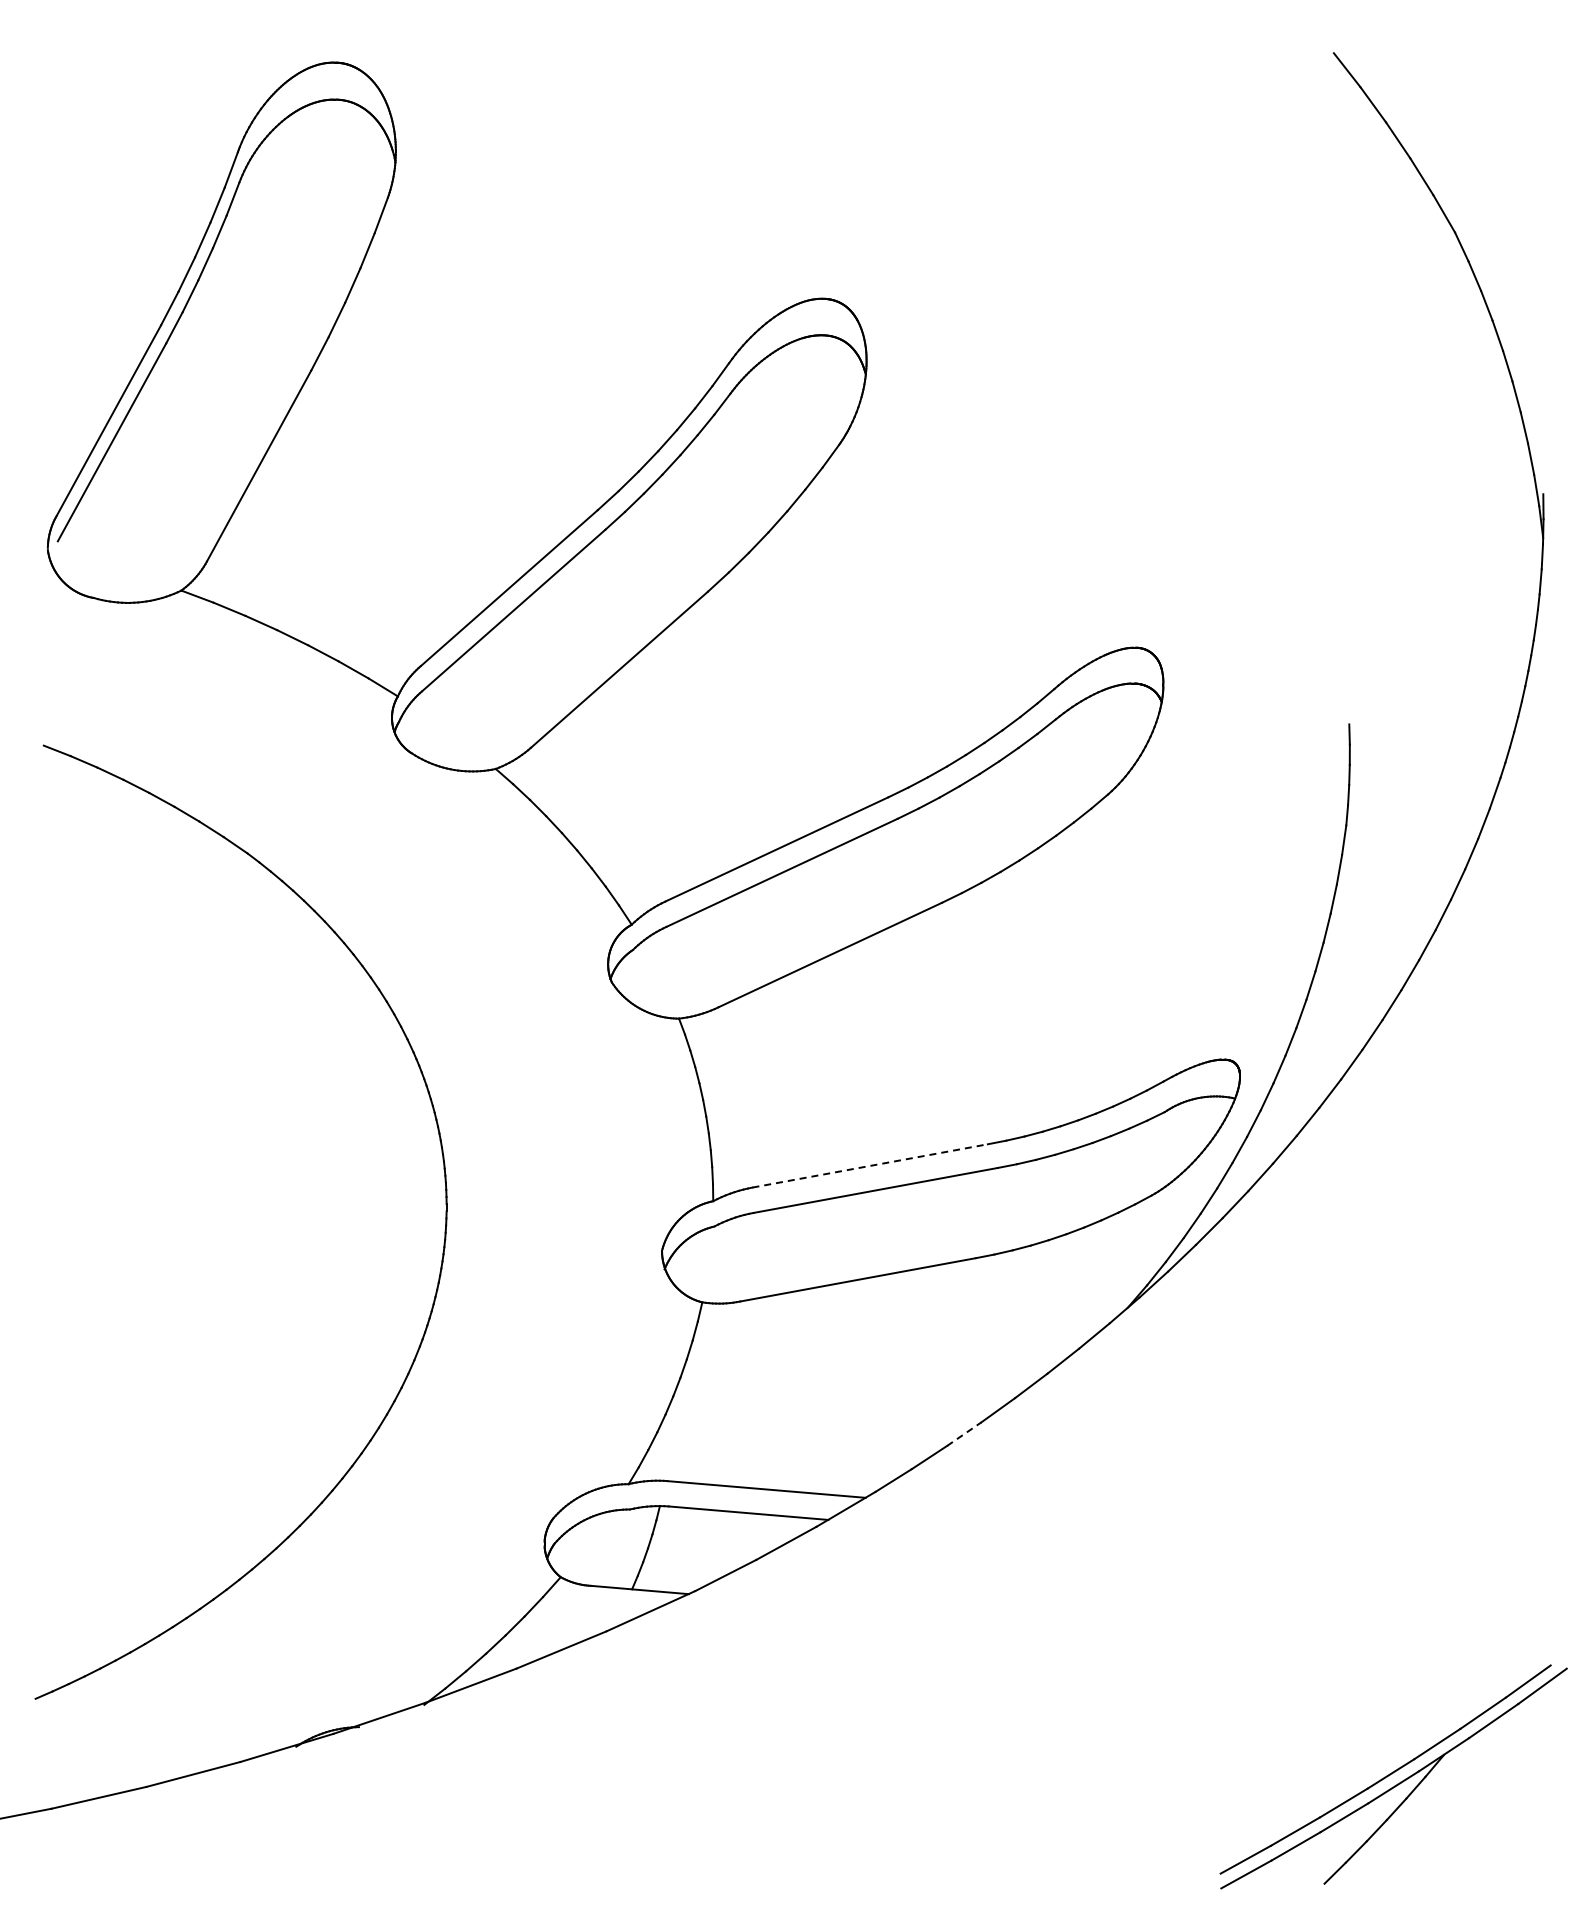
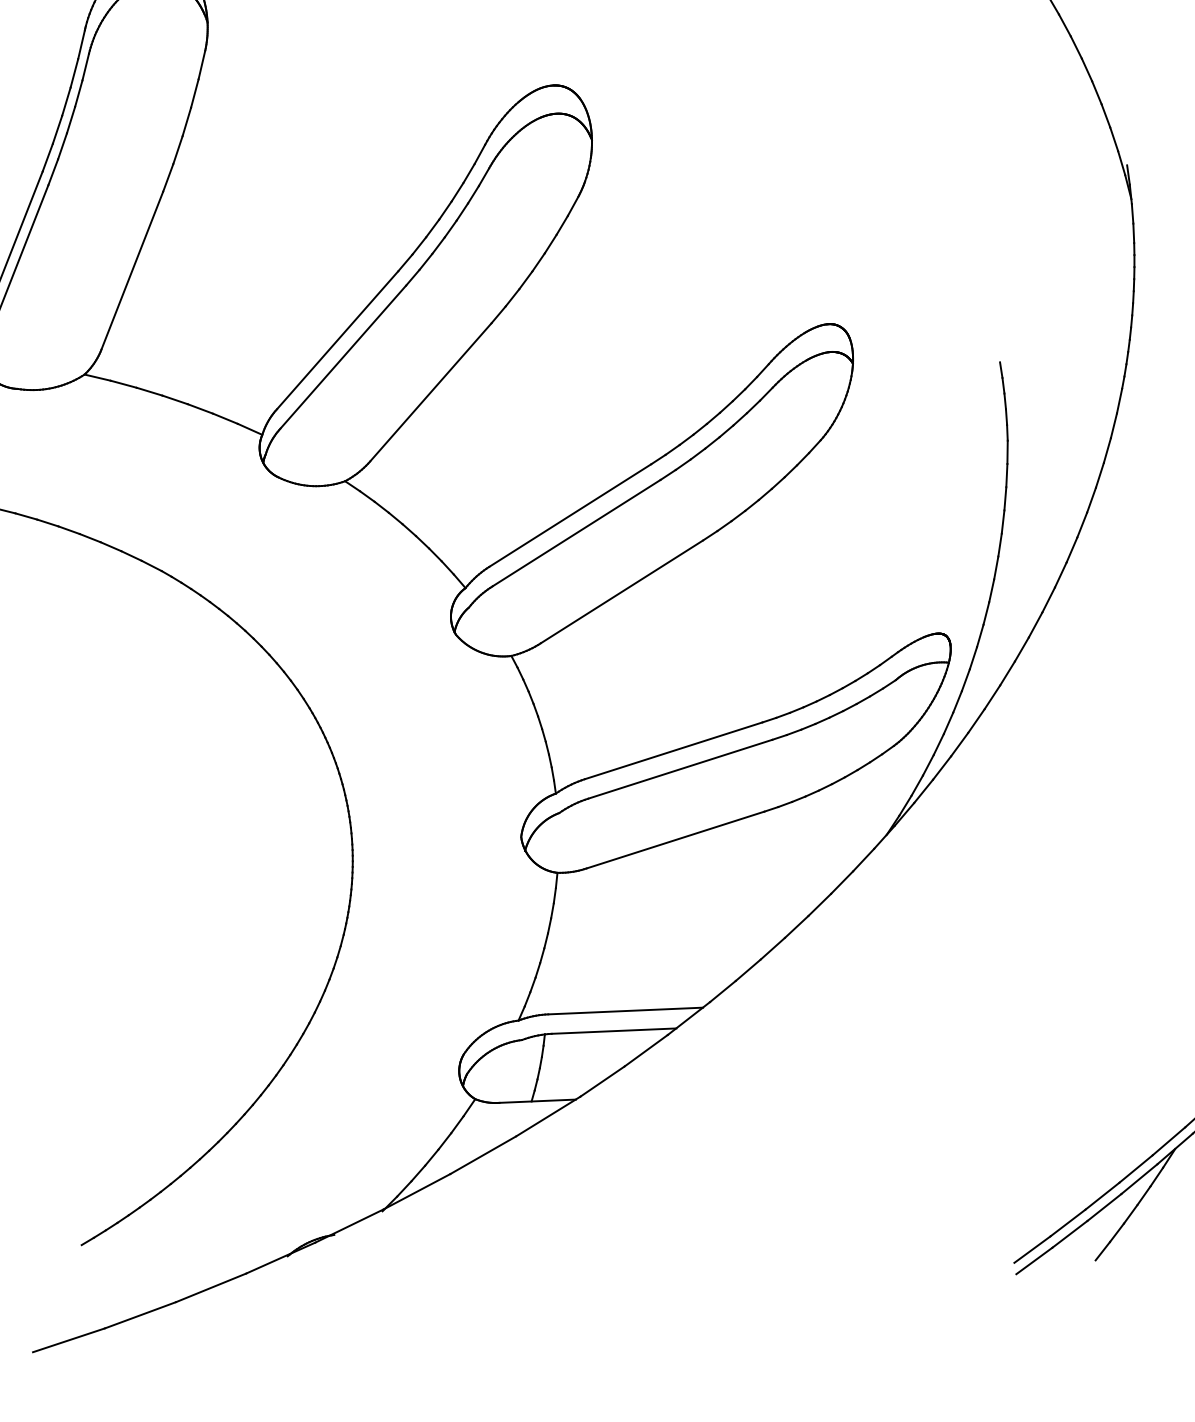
line: (870, 1165) -> (673, 750), dashed -> solid
line: (964, 1434) -> (773, 948), dashed -> solid

